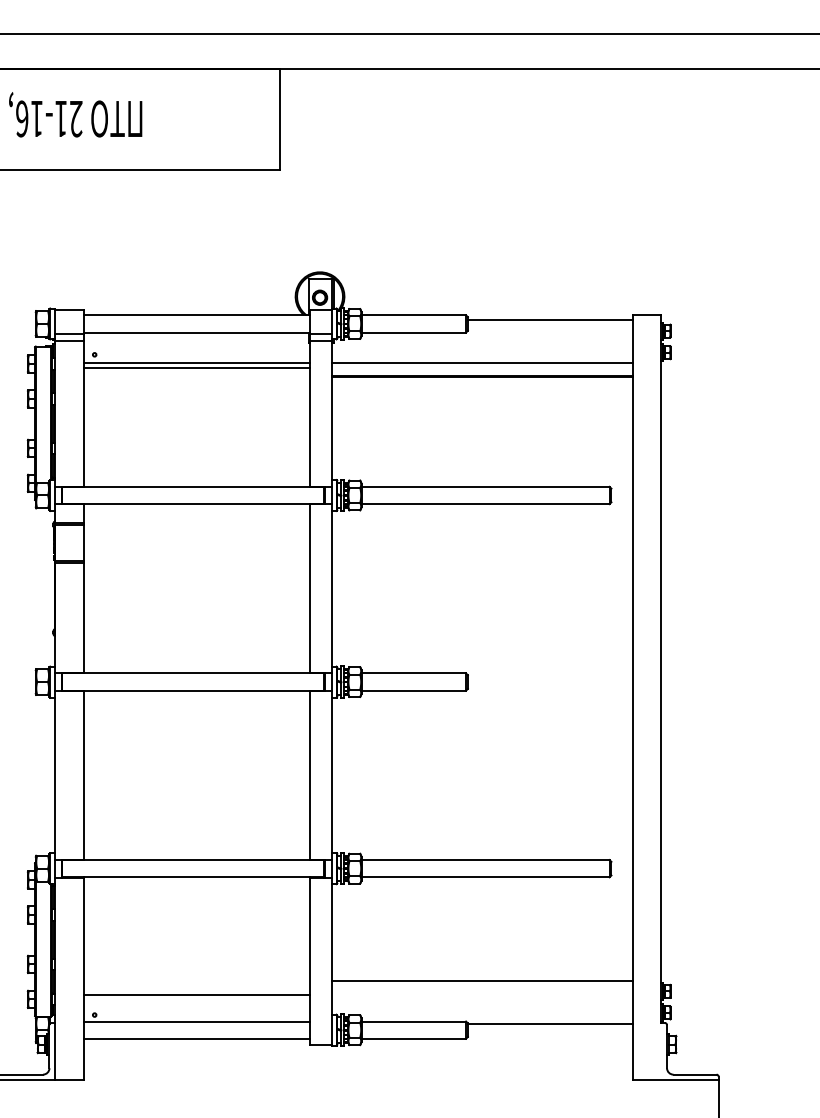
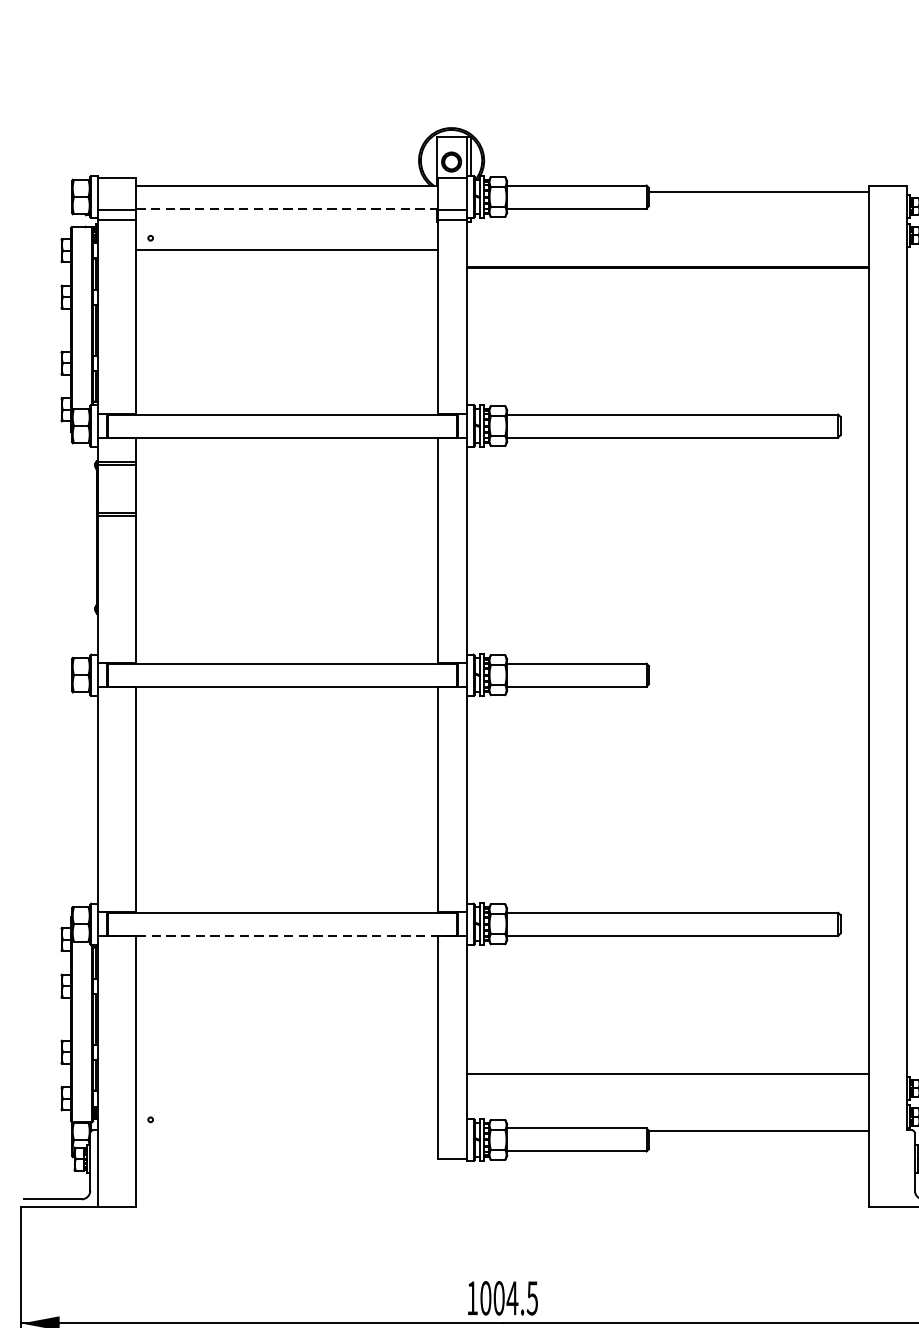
line: (197, 332) -> (287, 208), solid -> dashed
line: (481, 363) -> (667, 249), removed
line: (196, 368) -> (286, 256), removed
line: (193, 877) -> (282, 936), solid -> dashed
line: (196, 995) -> (286, 1093), removed
line: (196, 1021) -> (286, 1128), removed
line: (196, 1038) -> (286, 1151), removed

